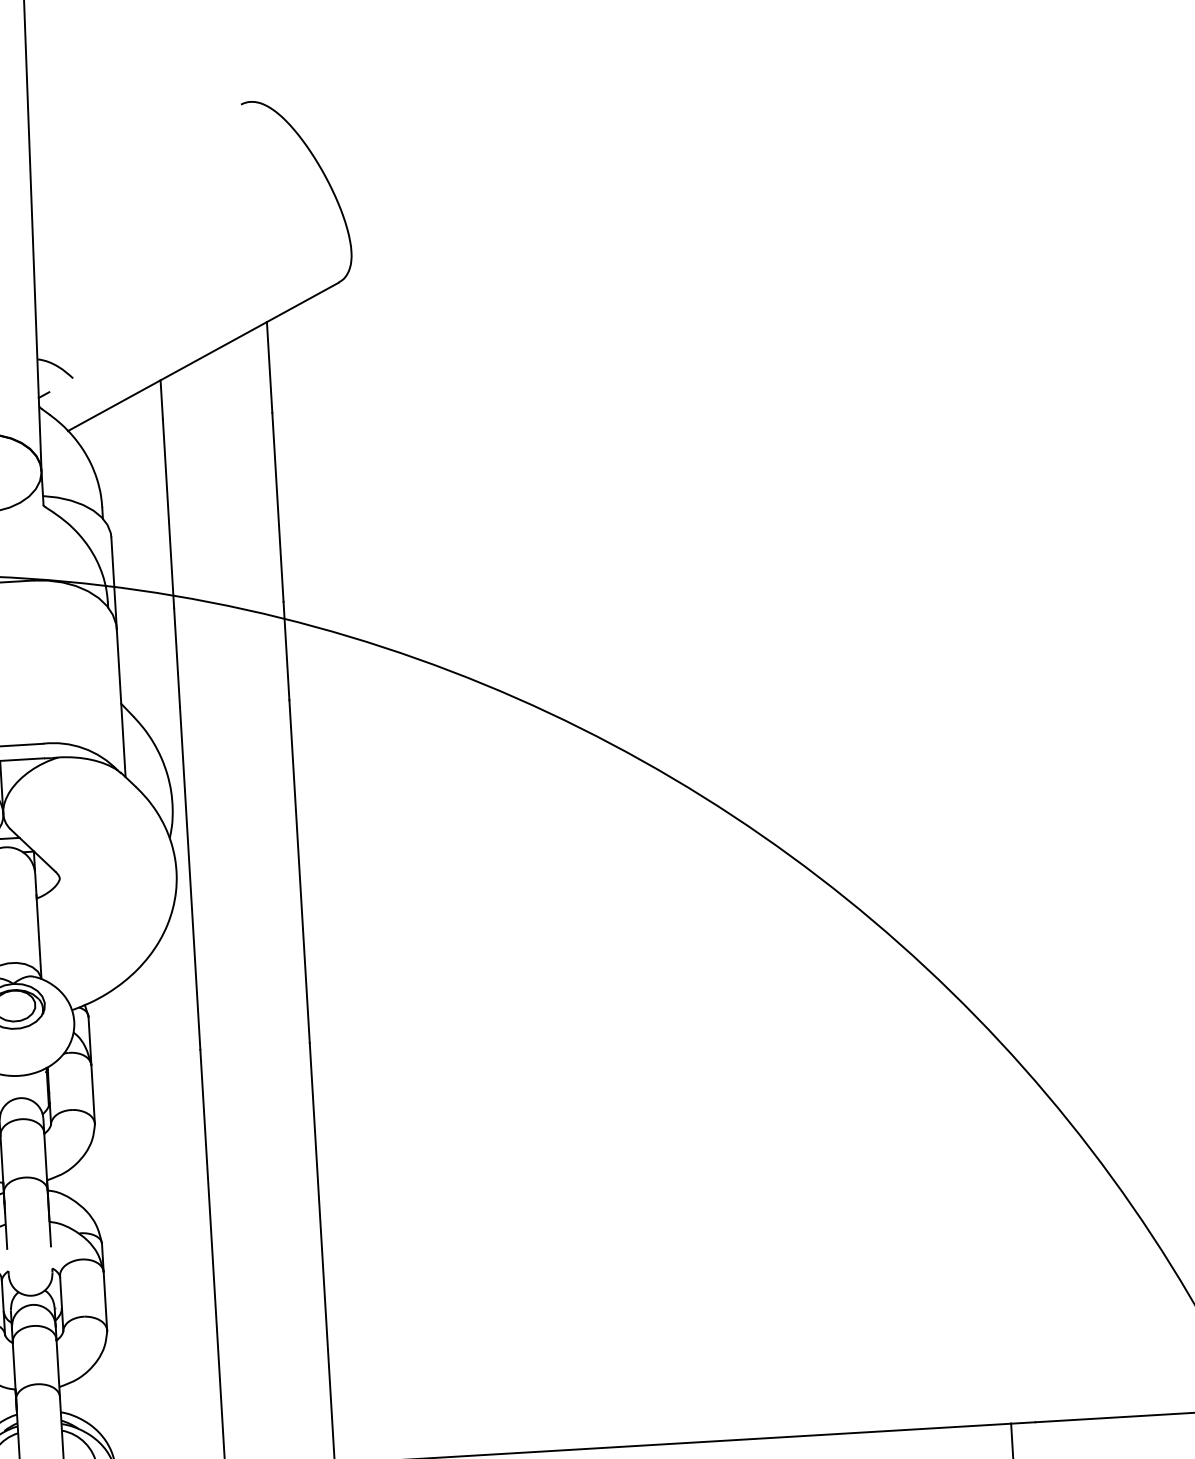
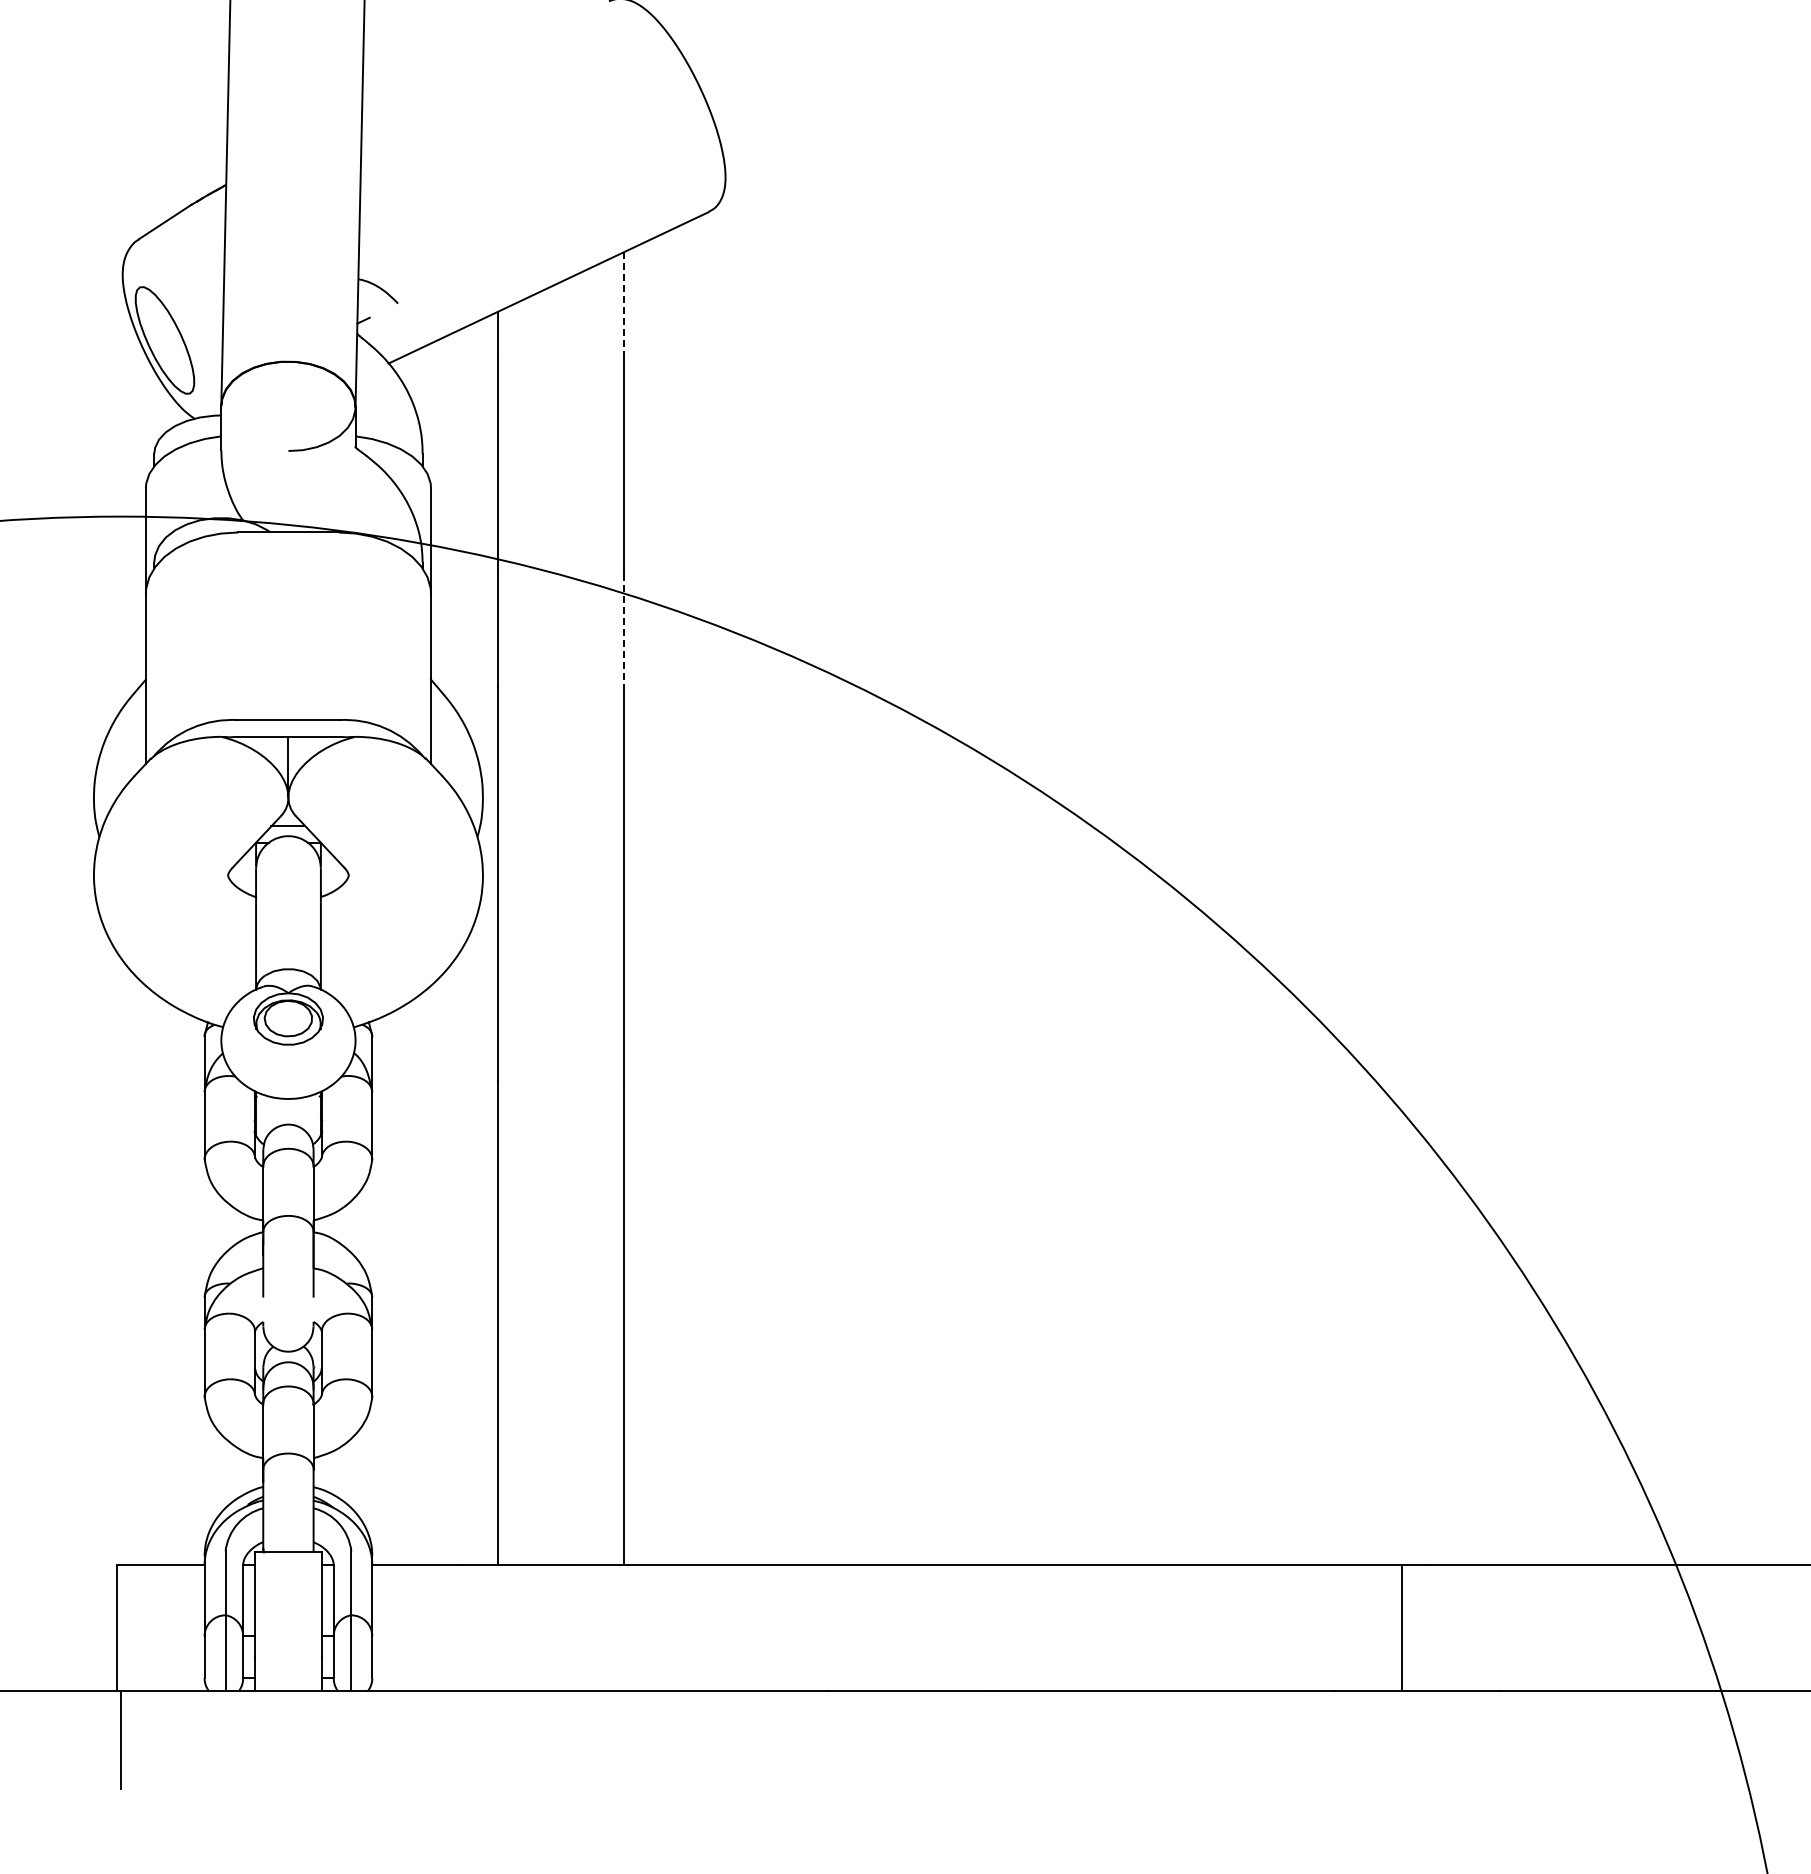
line: (269, 367) -> (623, 304), solid -> dashed
line: (286, 651) -> (623, 630), solid -> dashed

